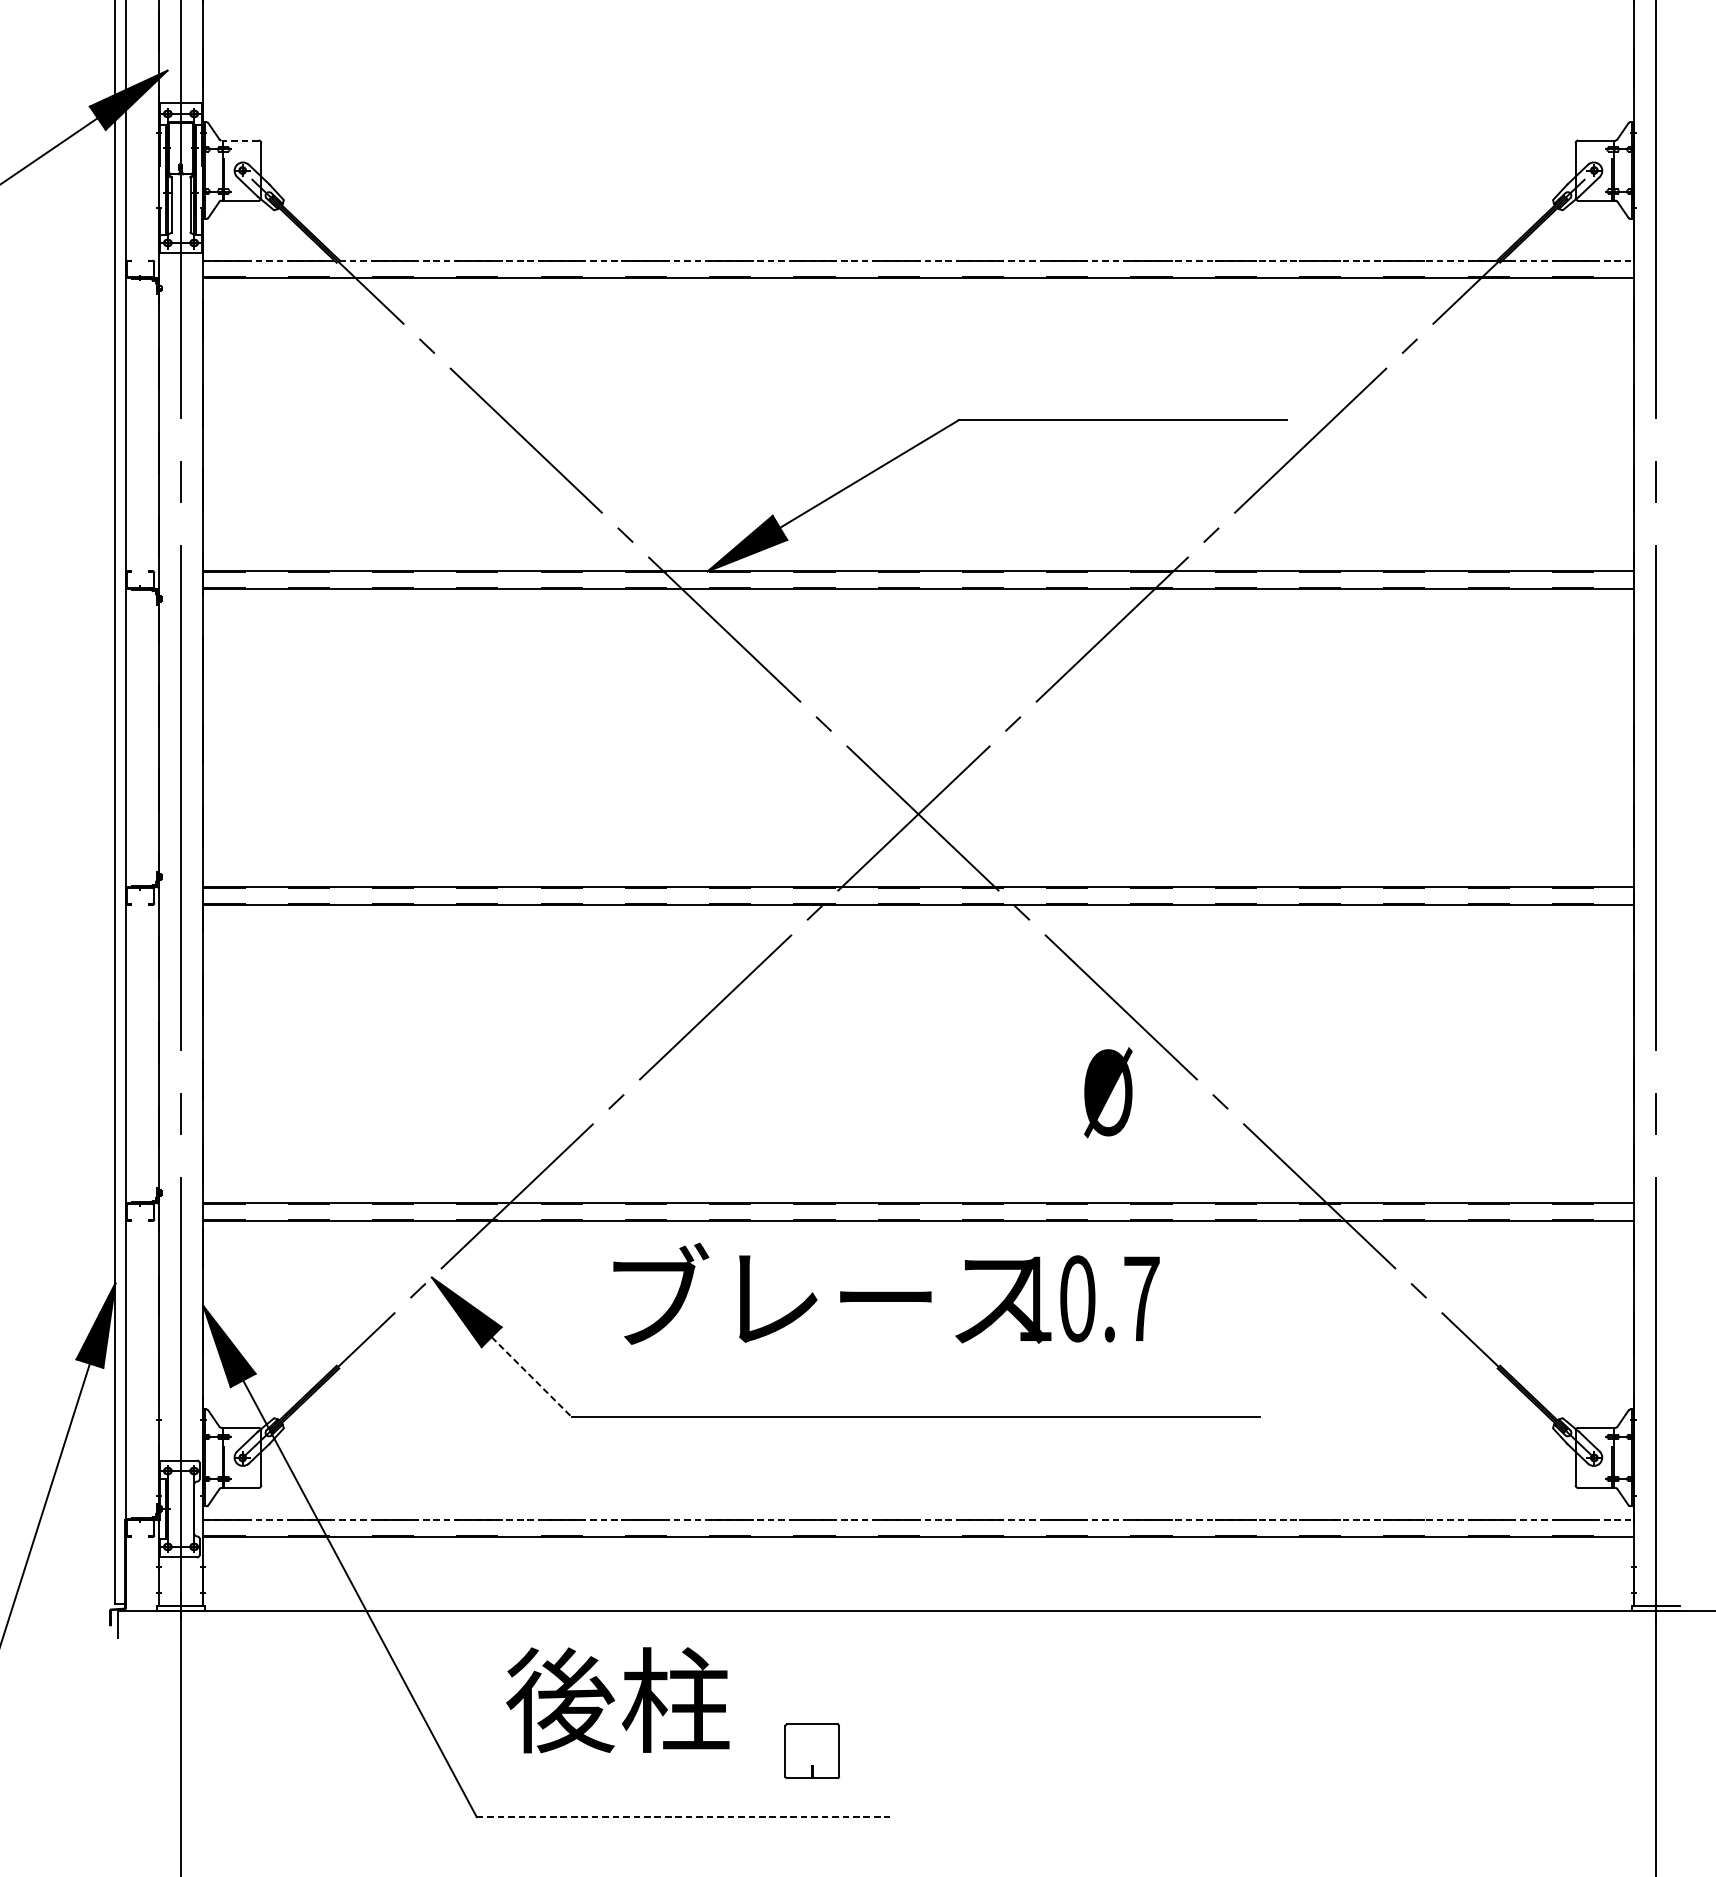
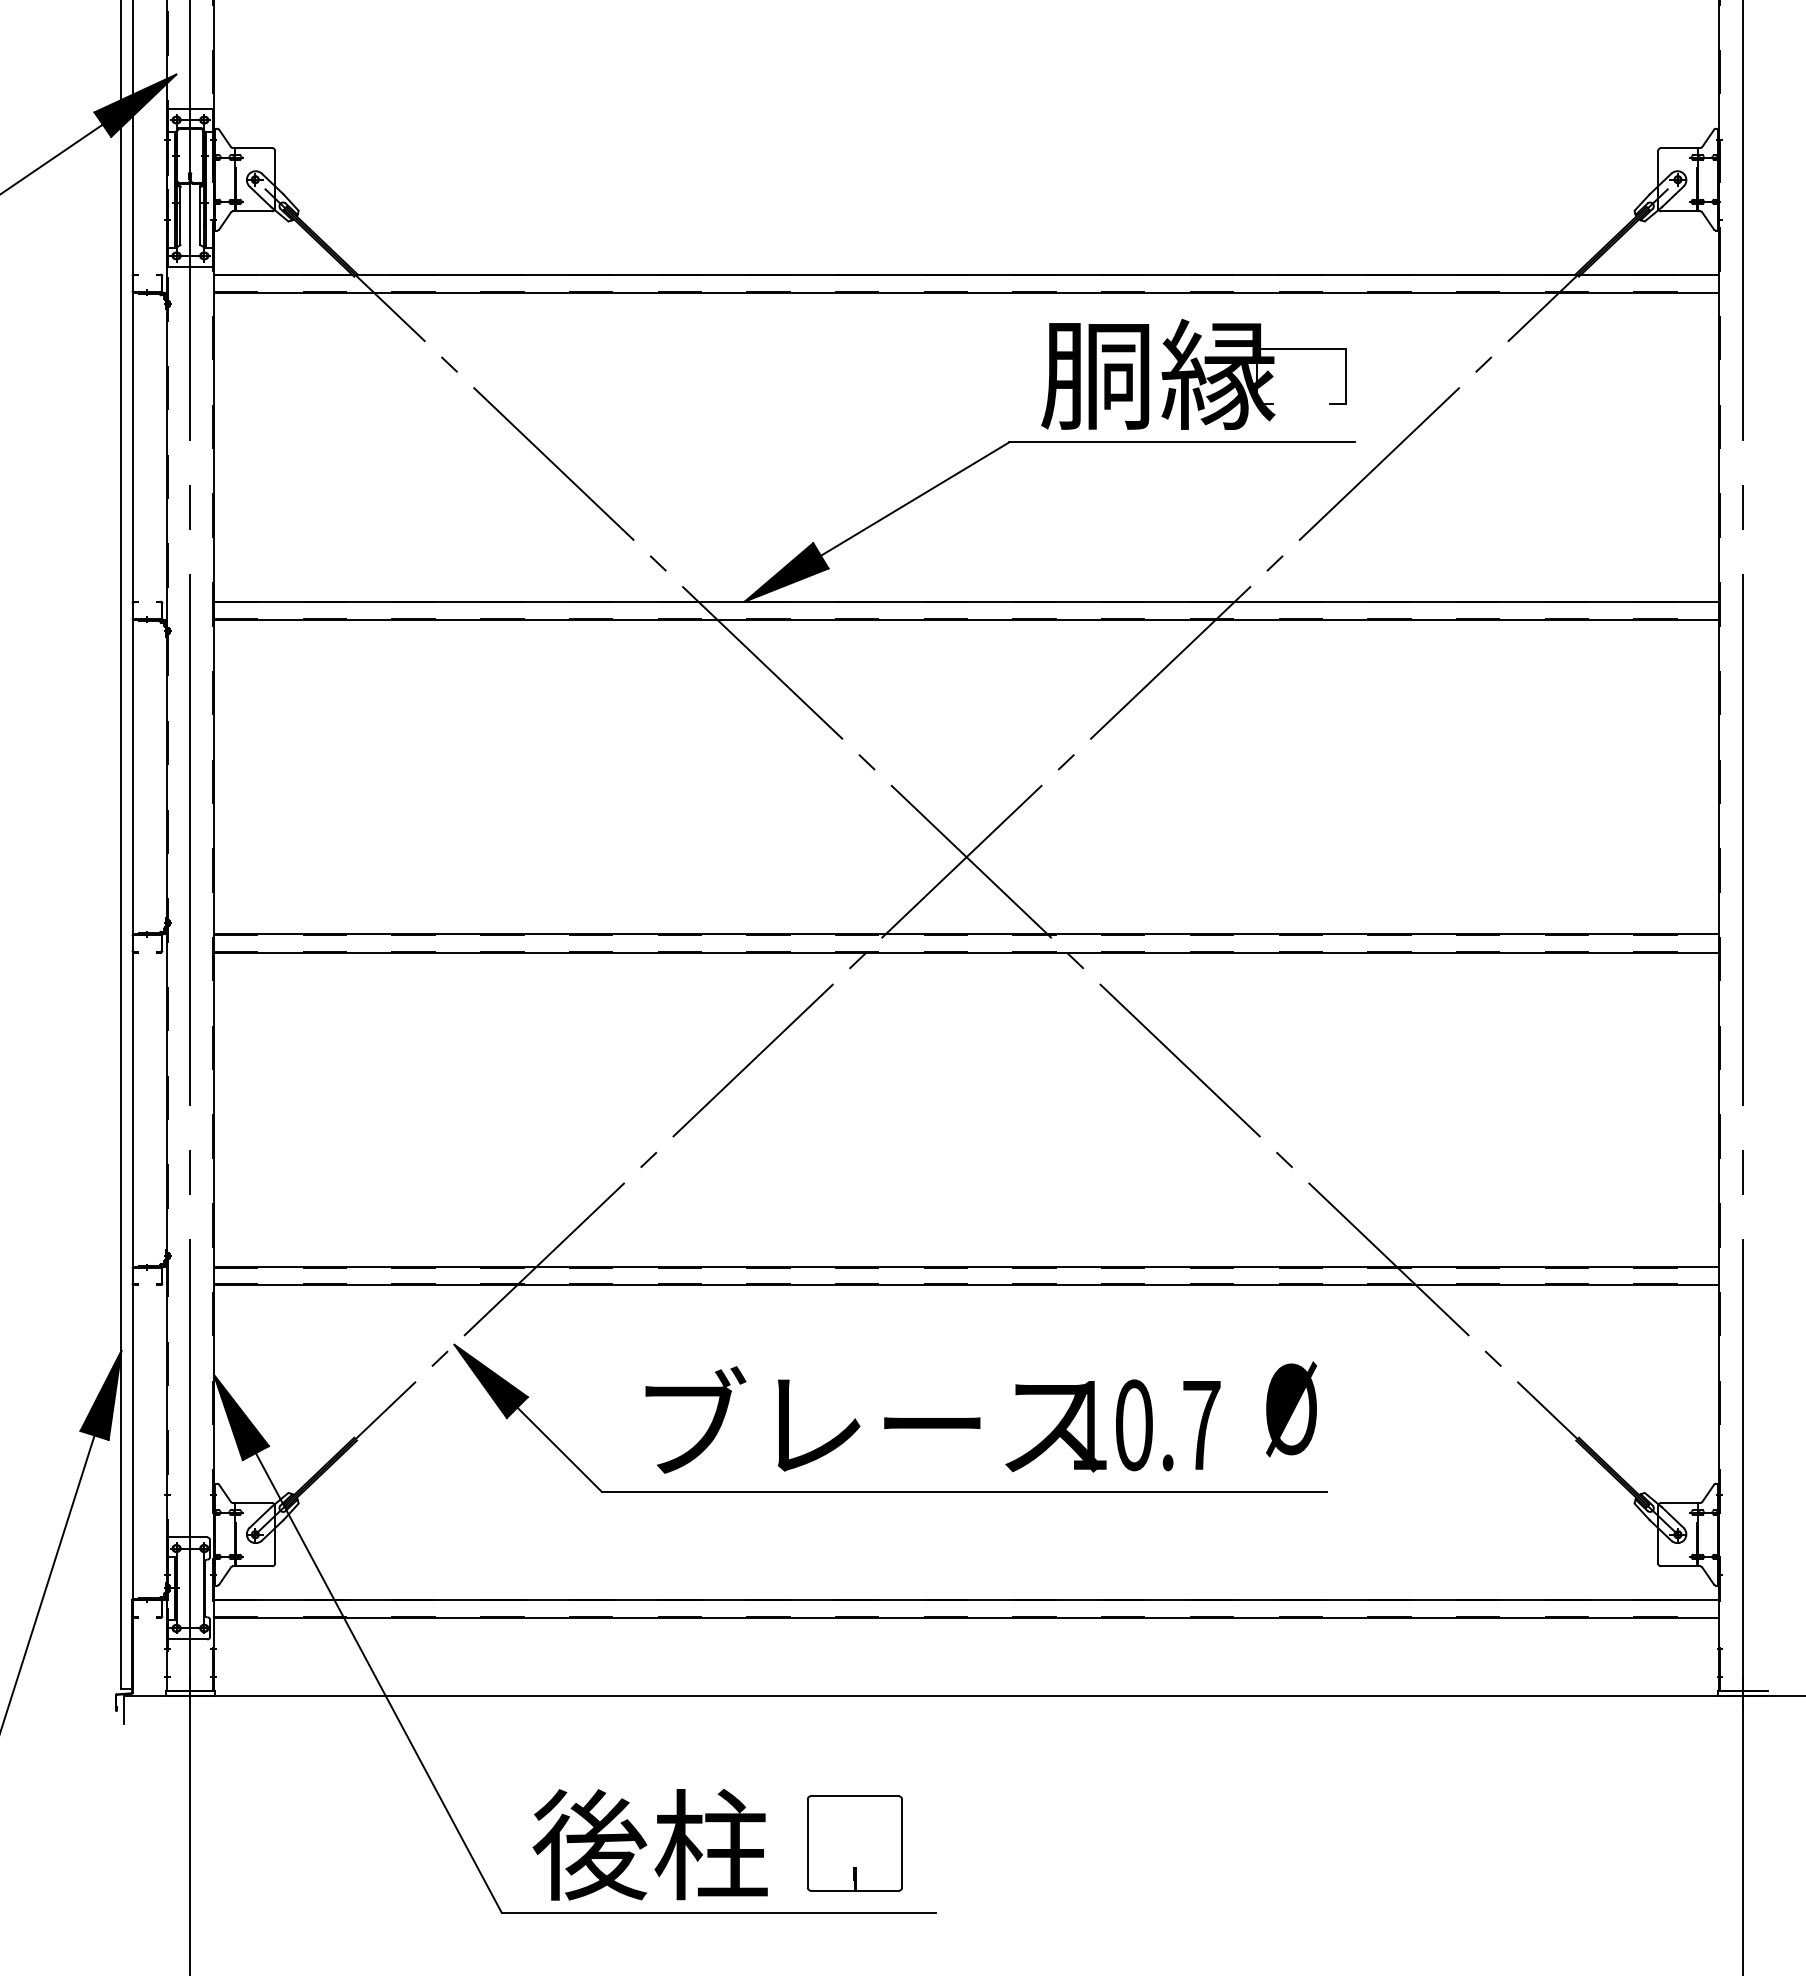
line: (239, 140) -> (252, 148), dashed -> solid
line: (918, 260) -> (966, 274), dashed -> solid
part: (1134, 354) -> (1193, 373), added
text: (1108, 1092) -> (1291, 1409), moved
text: (886, 1293) -> (932, 1419), moved
line: (531, 1376) -> (559, 1449), dashed -> solid
line: (918, 1519) -> (966, 1599), dashed -> solid
text: (617, 1700) -> (649, 1844), moved
part: (811, 1751) -> (854, 1843), size x1.67
line: (683, 1816) -> (719, 1912), dashed -> solid

